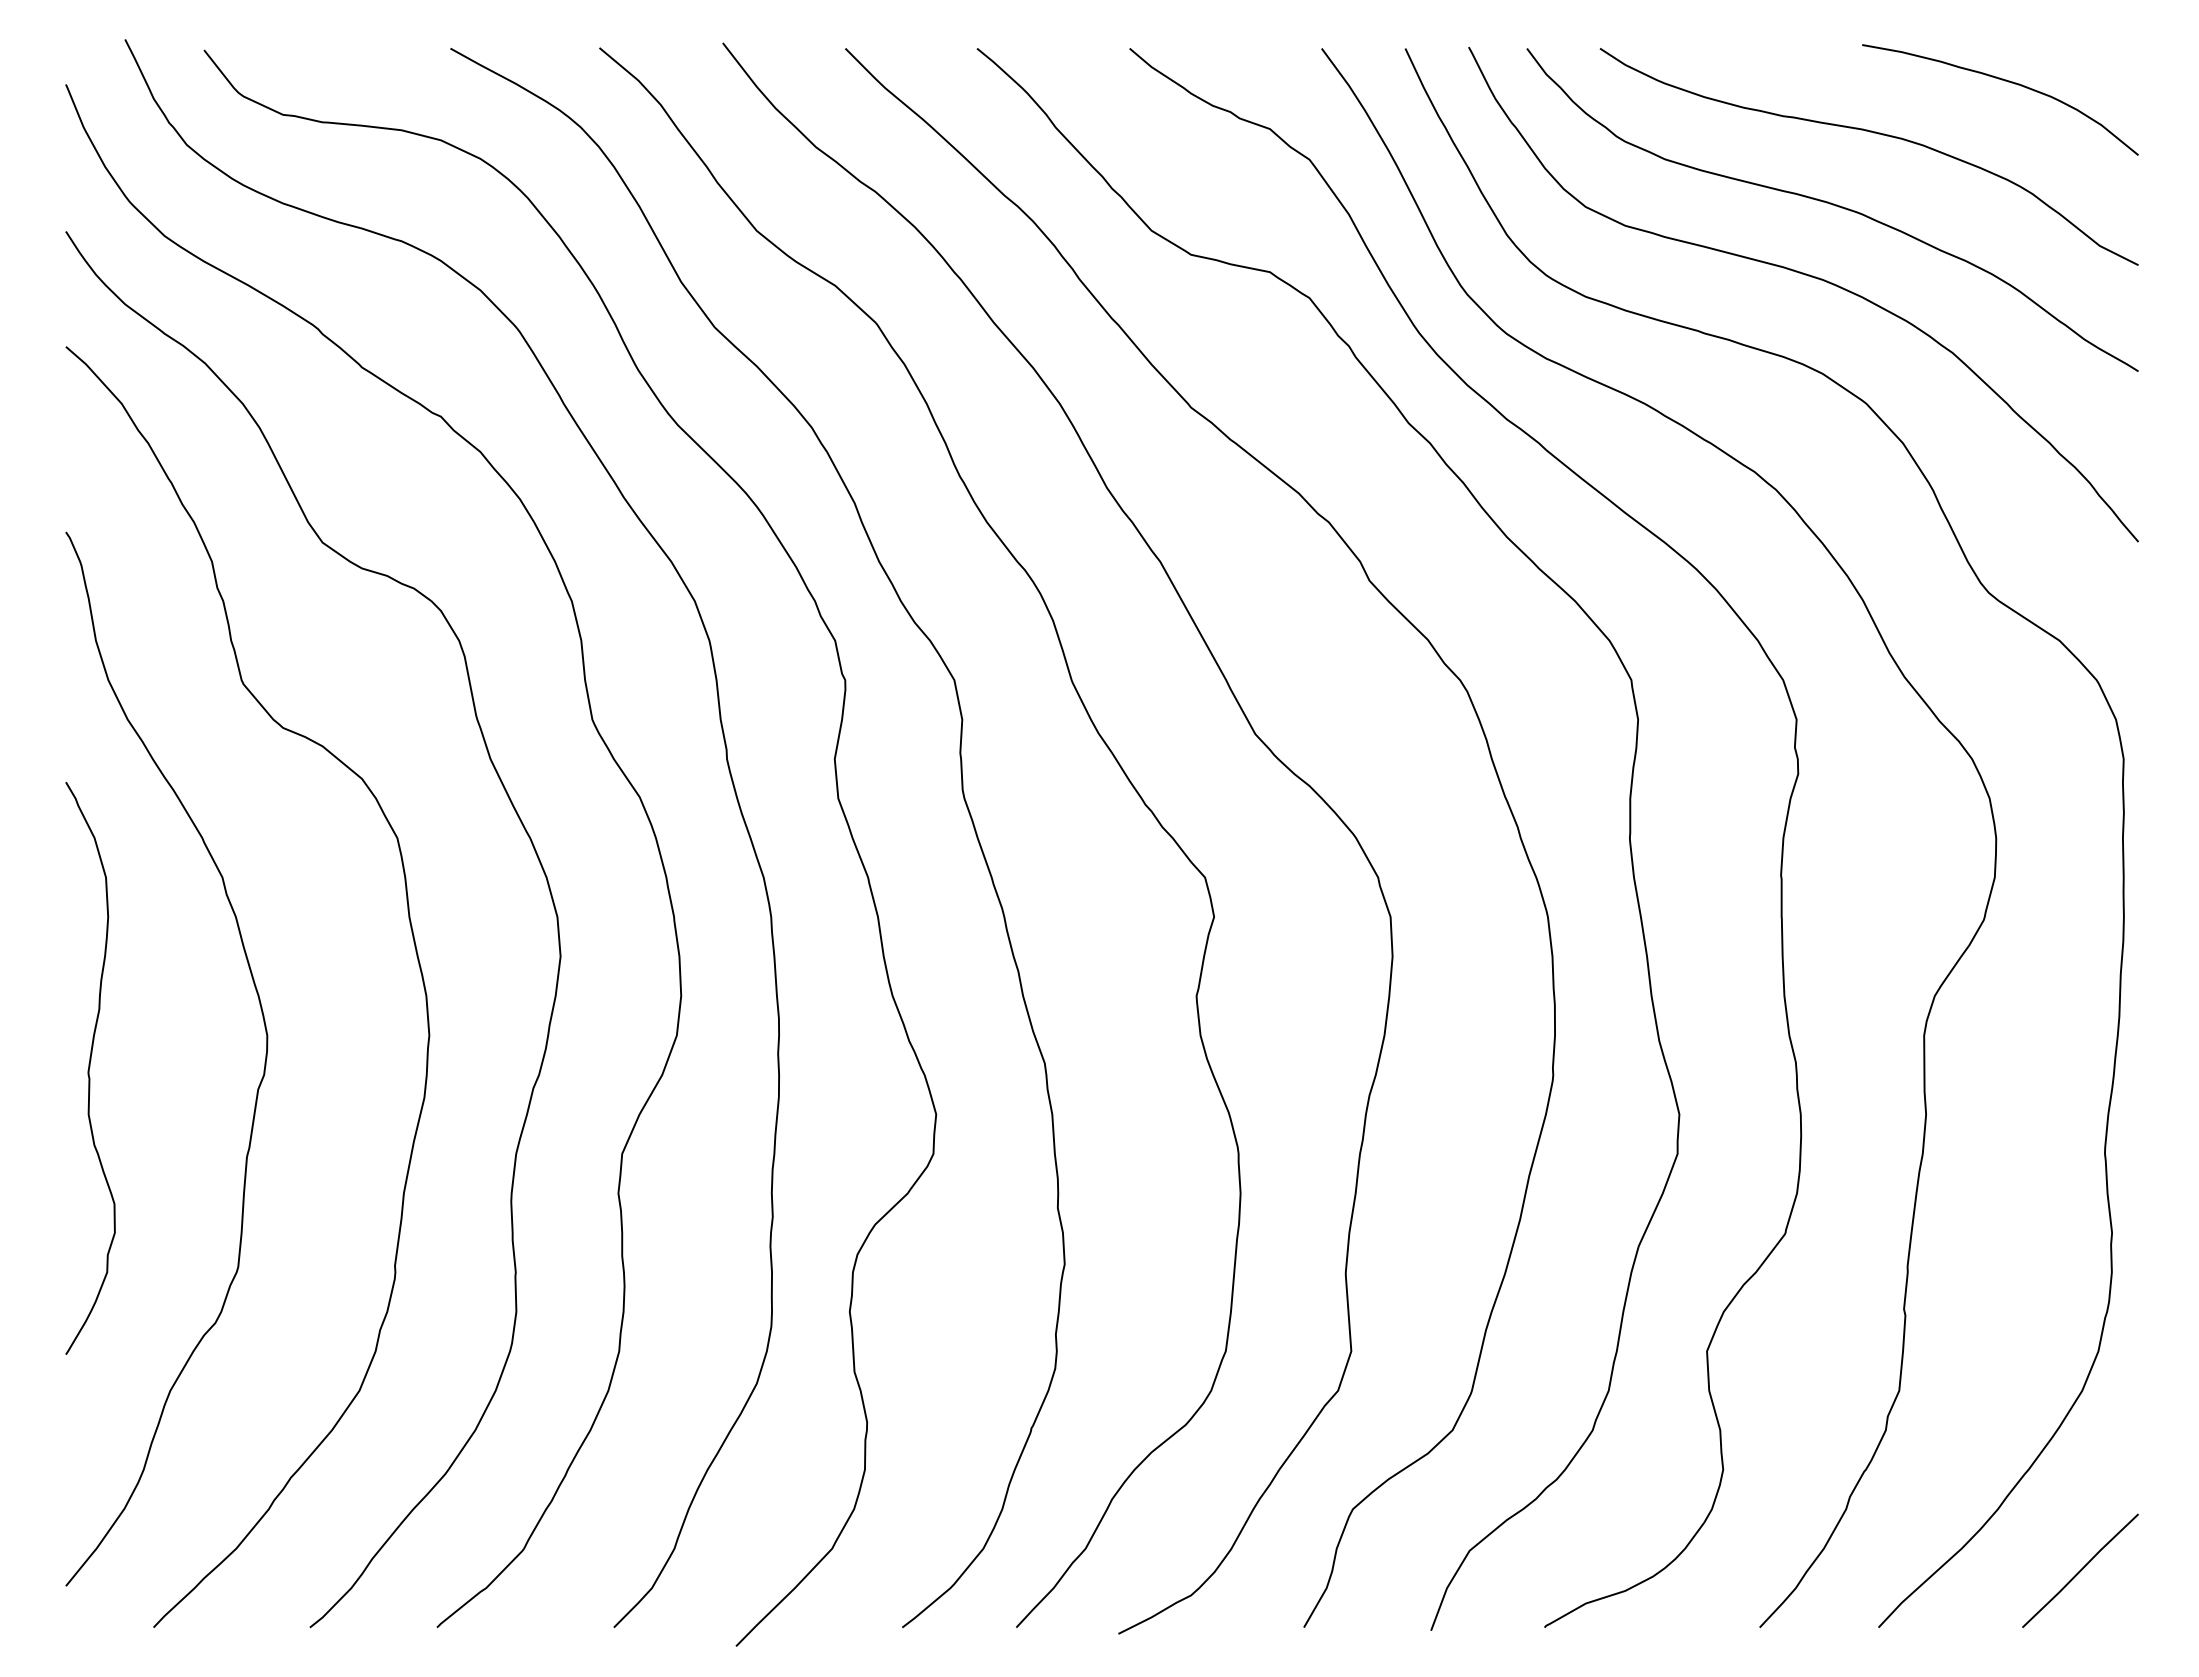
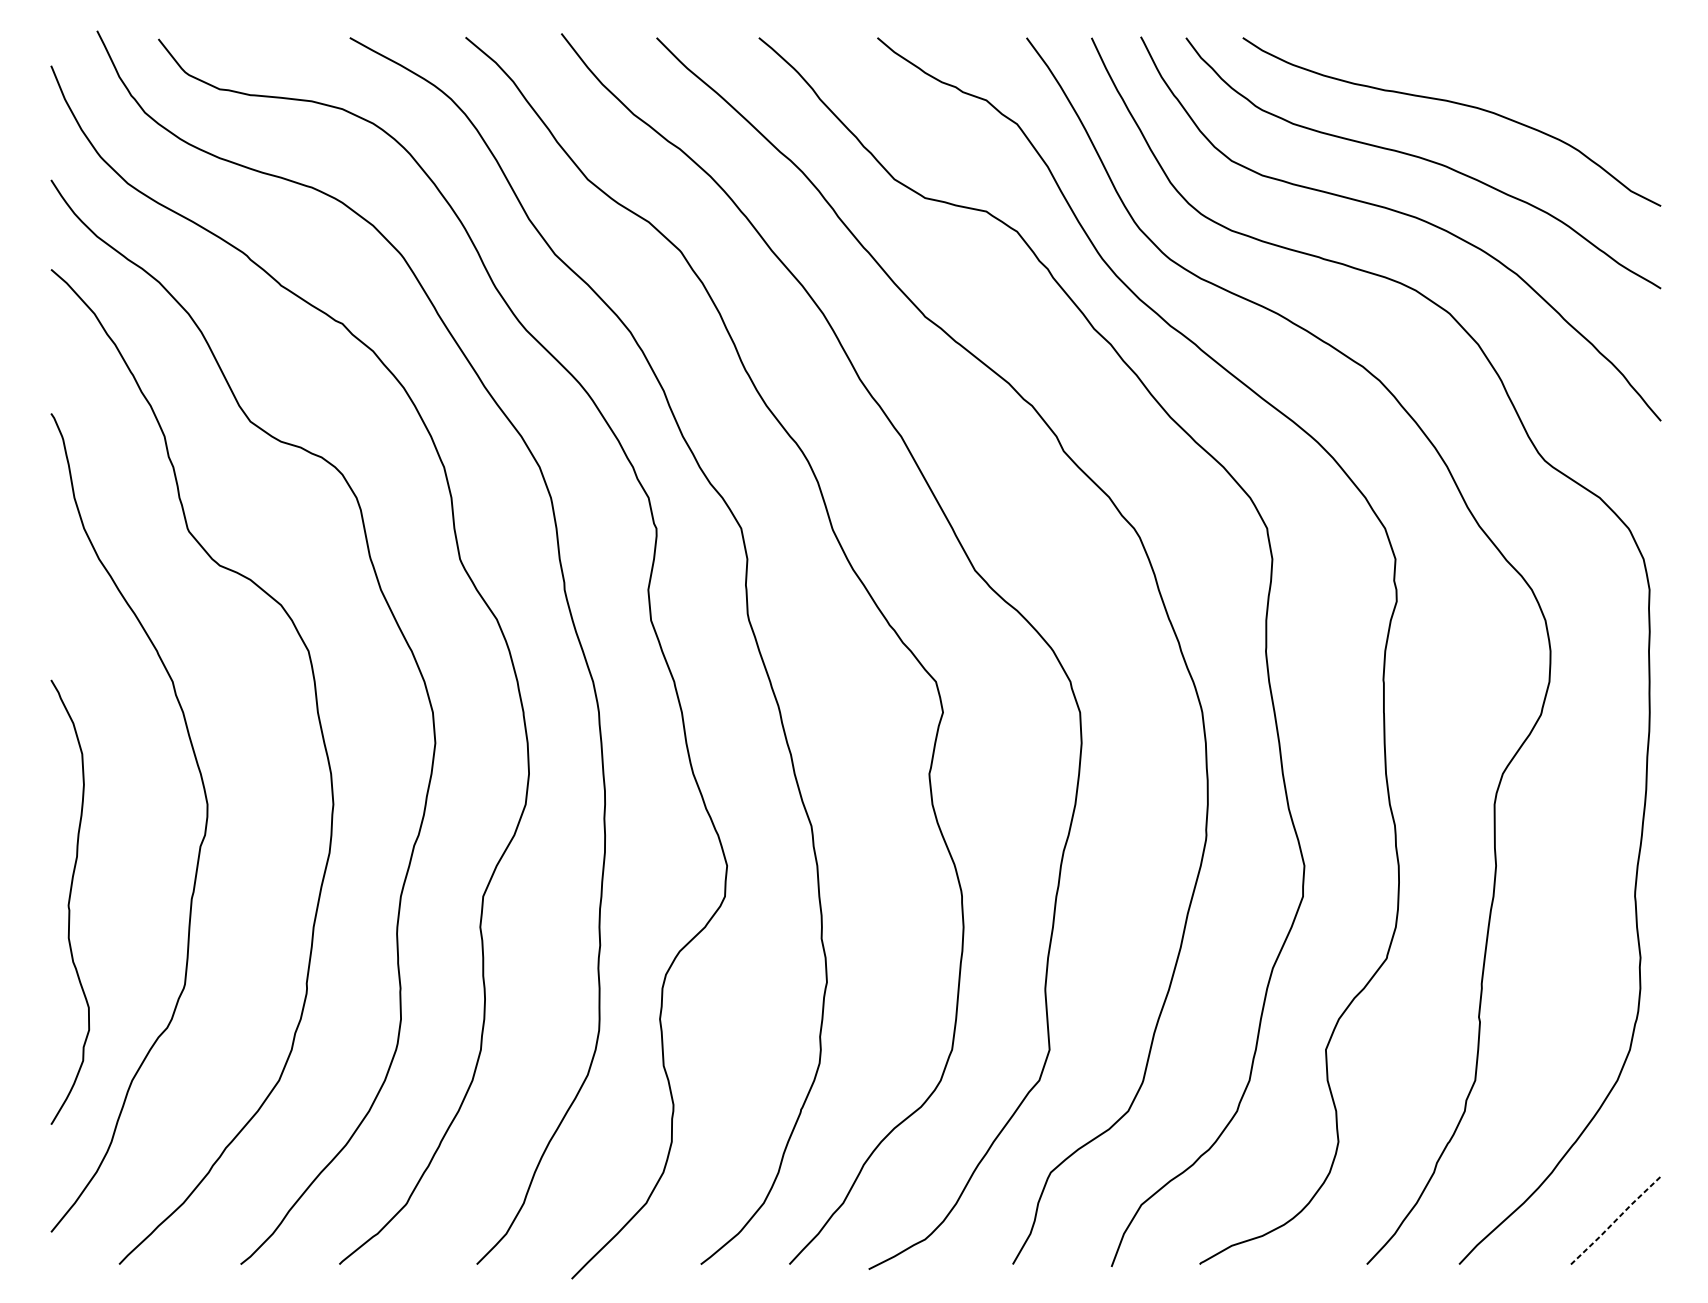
curve: (2005, 81) -> (1557, 63), removed
curve: (90, 1067) -> (70, 901), moved
line: (2080, 1570) -> (1616, 1220), solid -> dashed

